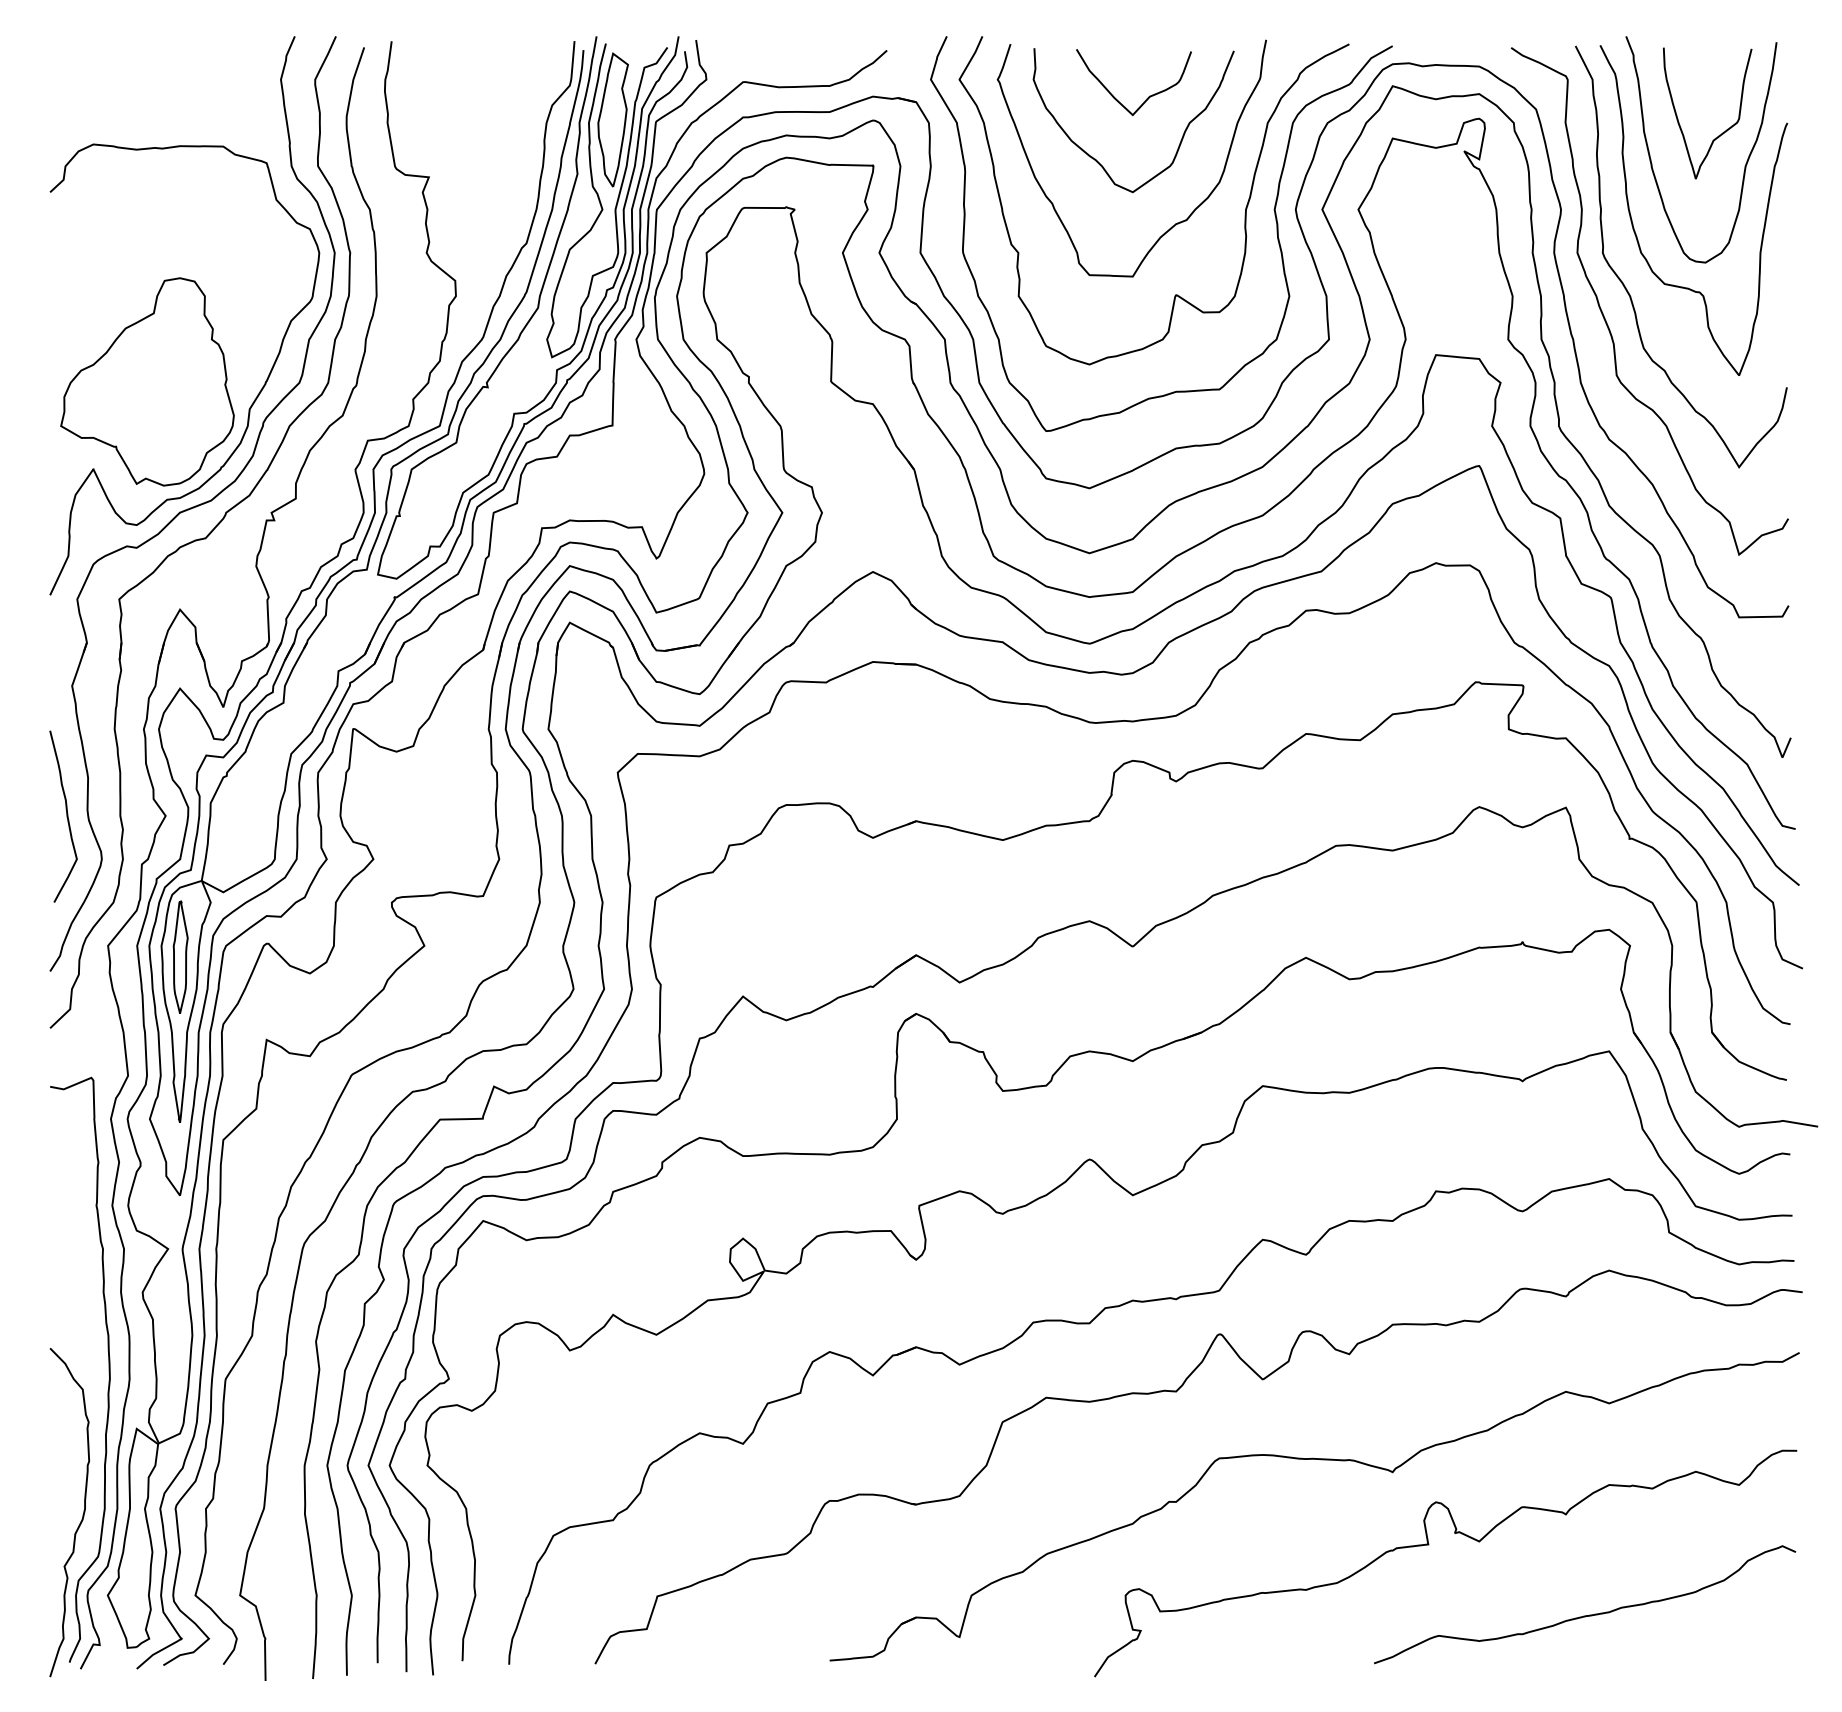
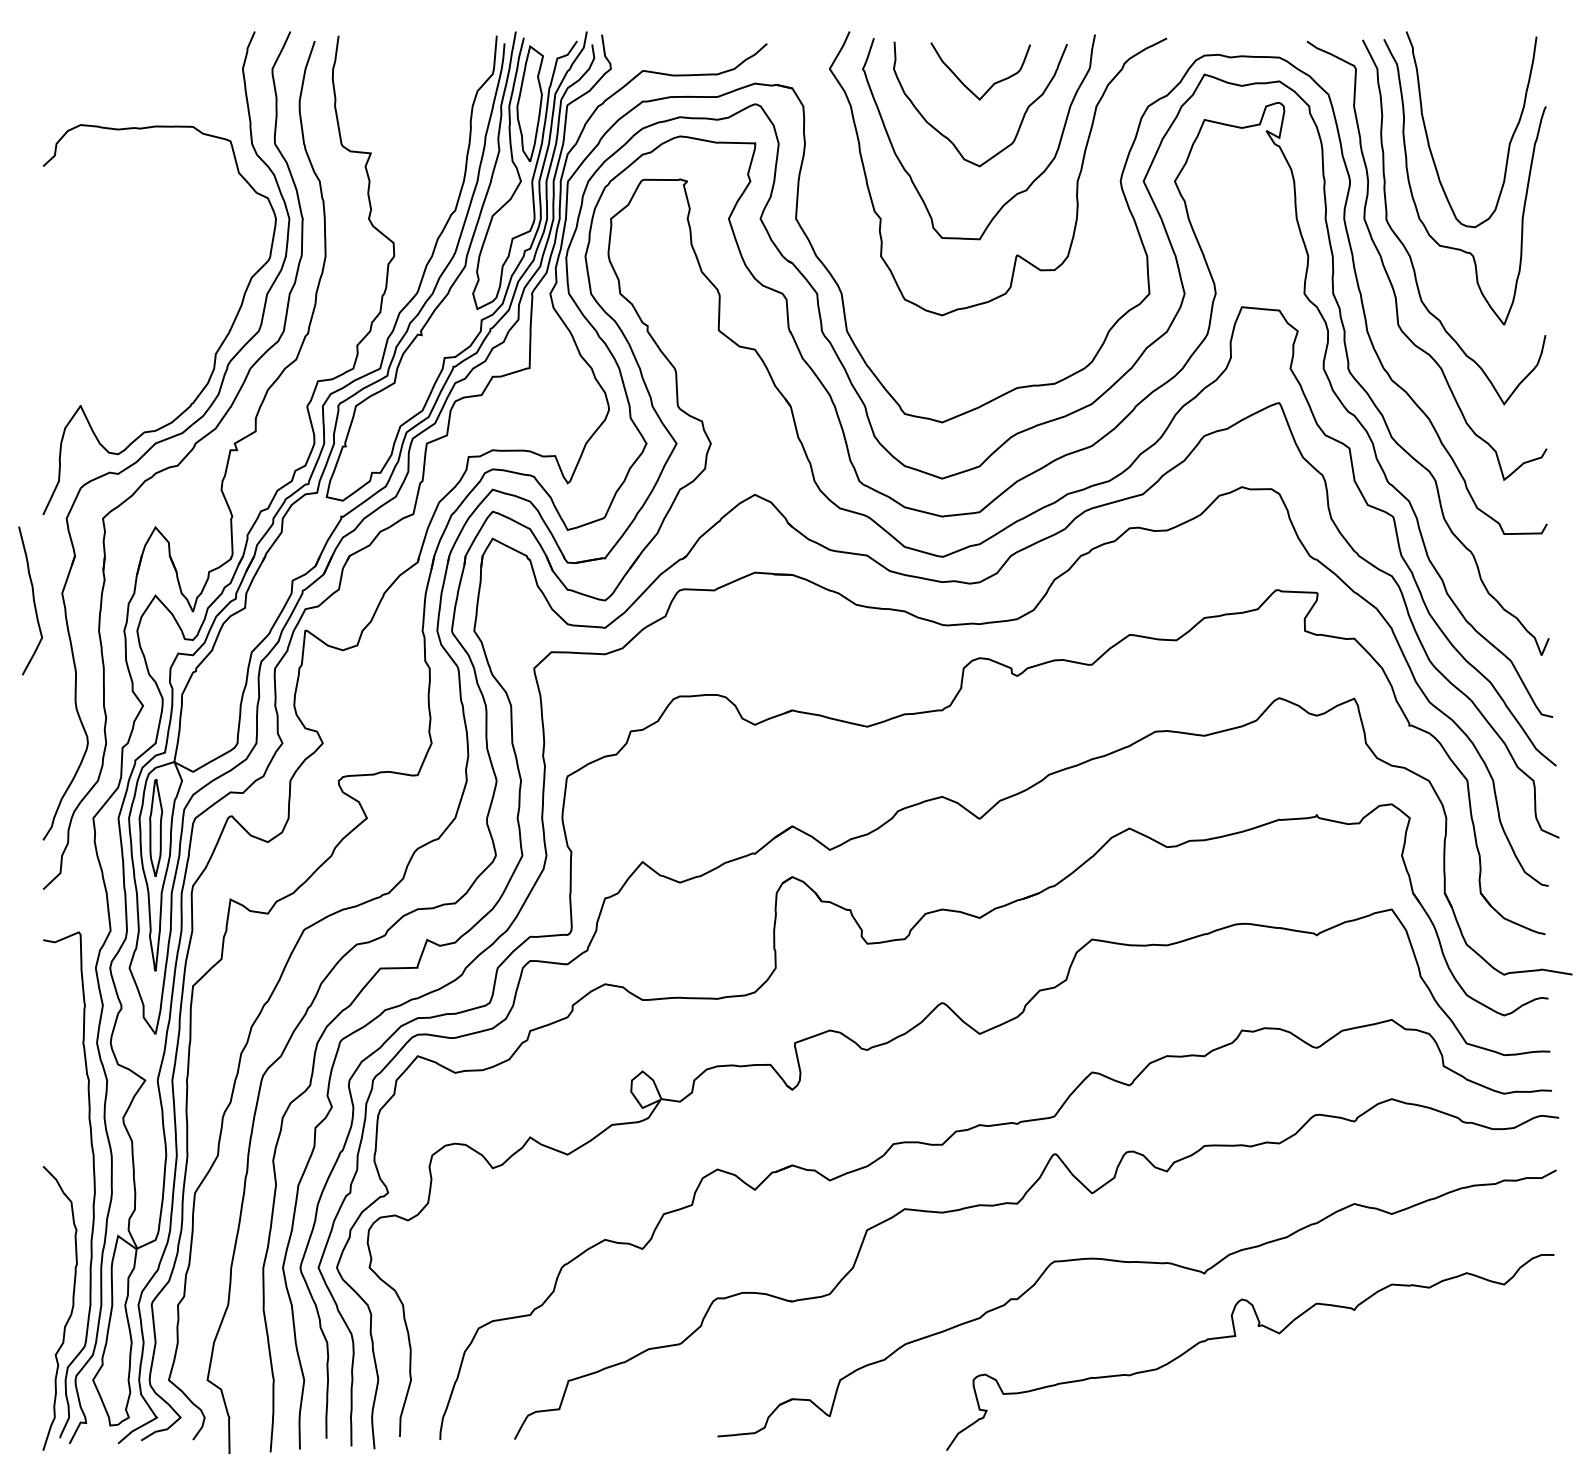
curve: (1723, 131) -> (1490, 113), removed
curve: (1273, 210) -> (1101, 182), removed
part: (147, 381) -> (127, 330), removed
curve: (66, 816) -> (33, 600), moved
curve: (1589, 1614) -> (1374, 1396), removed

